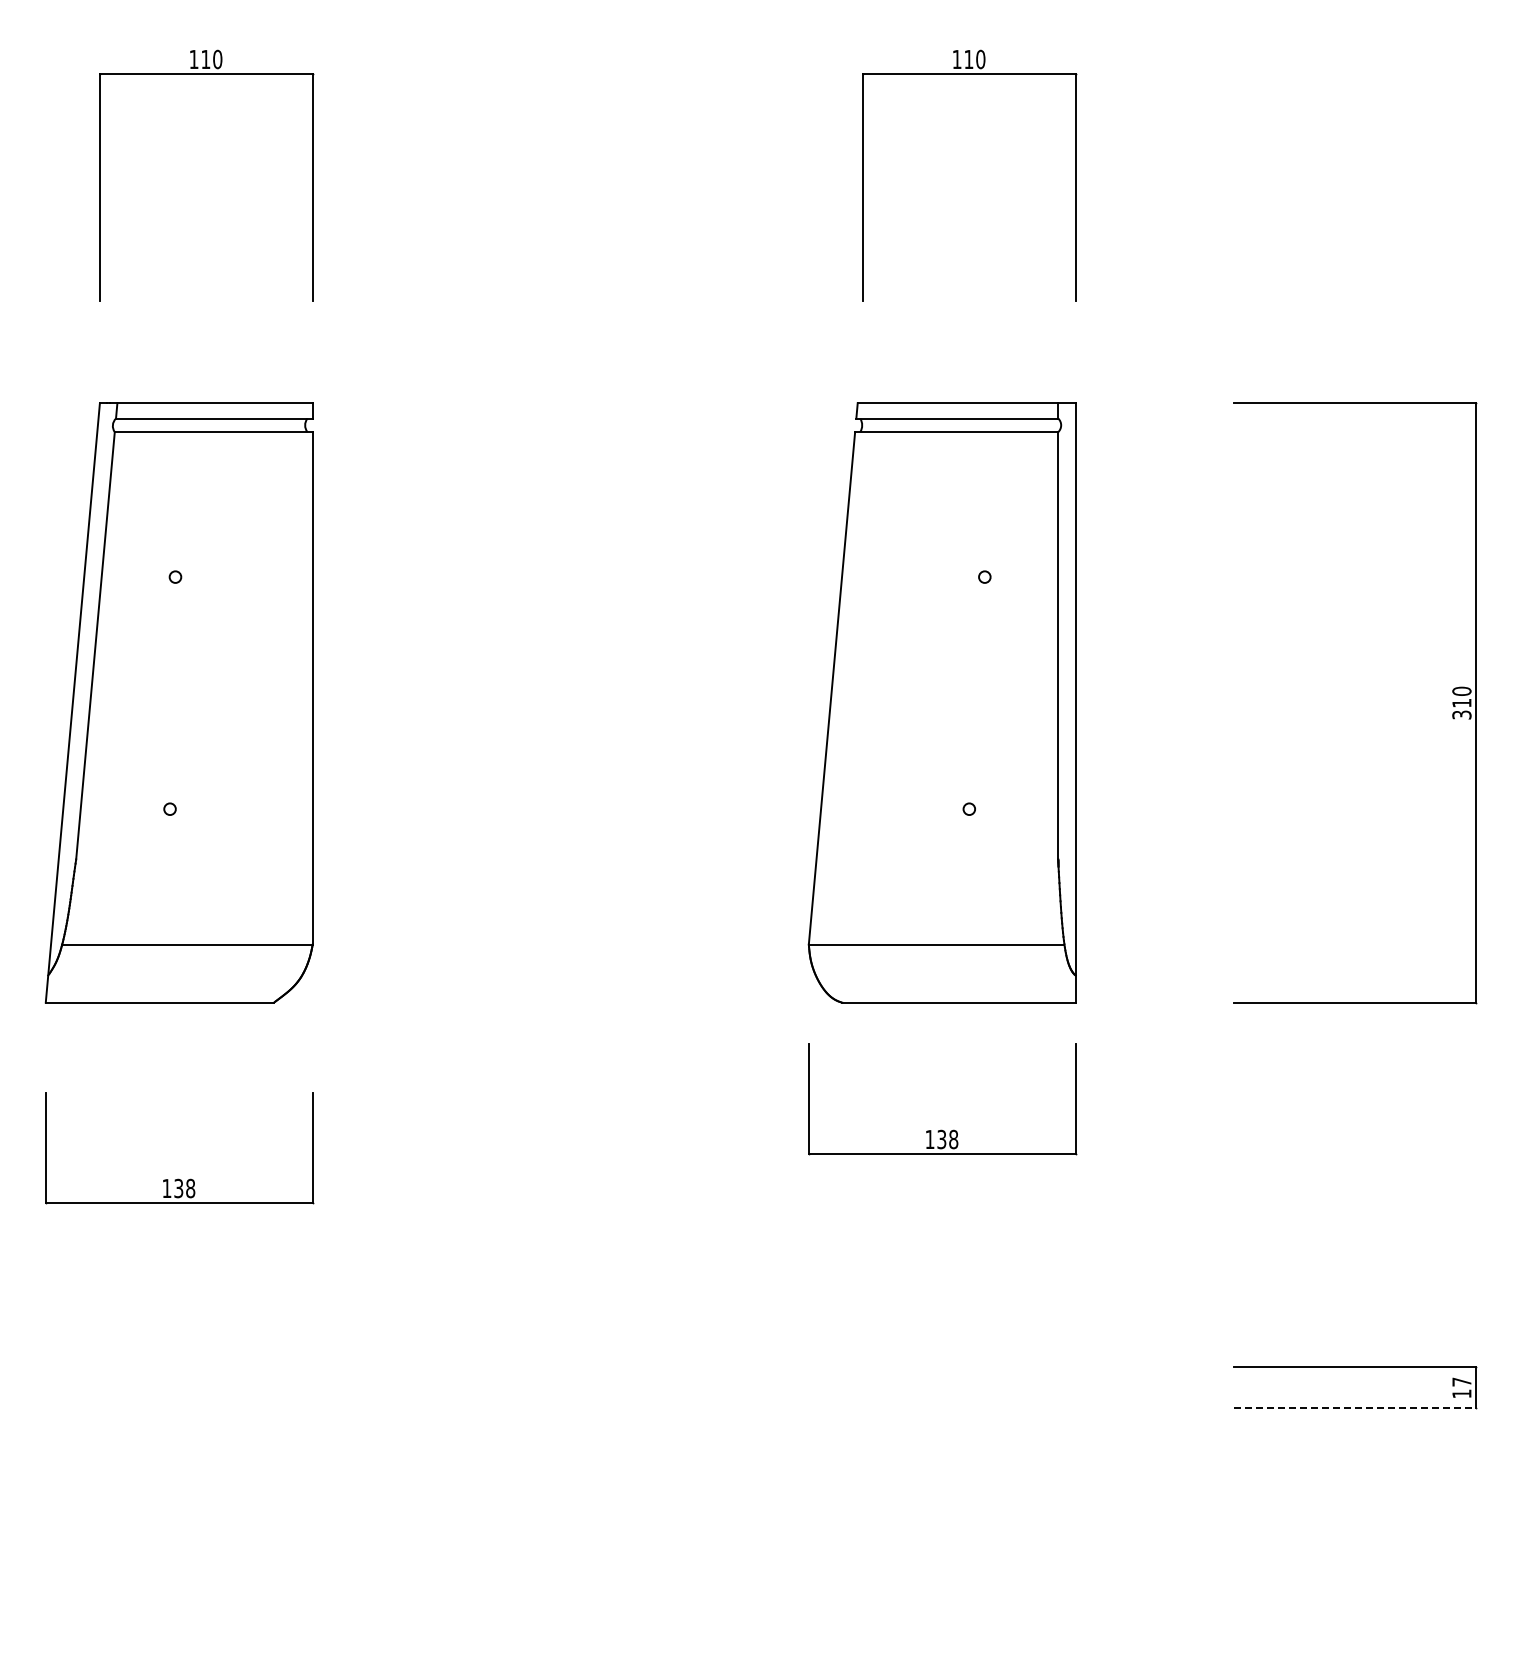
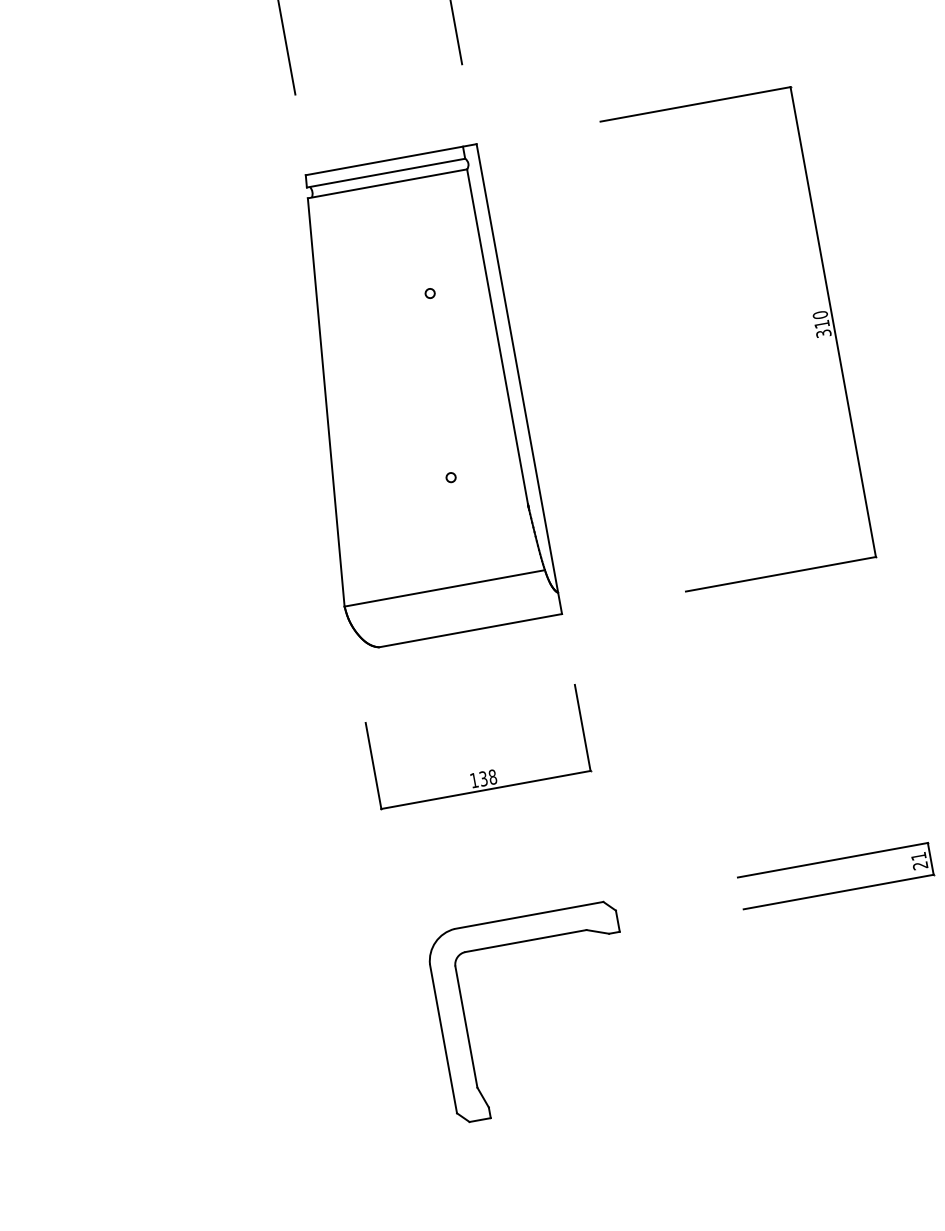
part: (941, 1129) -> (481, 771), moved
text: (1461, 1387) -> (919, 860), 17 -> 21
line: (1355, 1408) -> (839, 892), dashed -> solid
part: (865, 1488) -> (466, 1024), added

